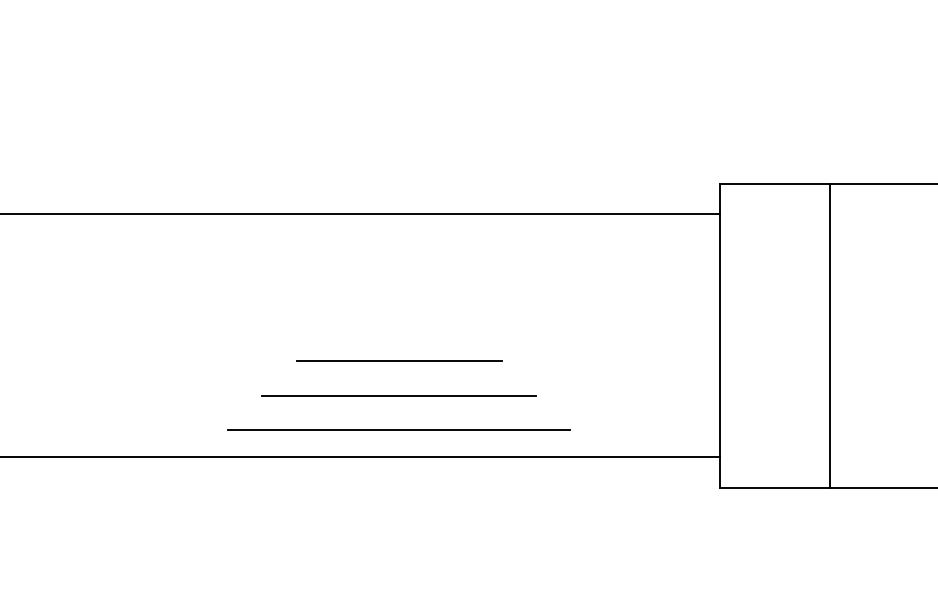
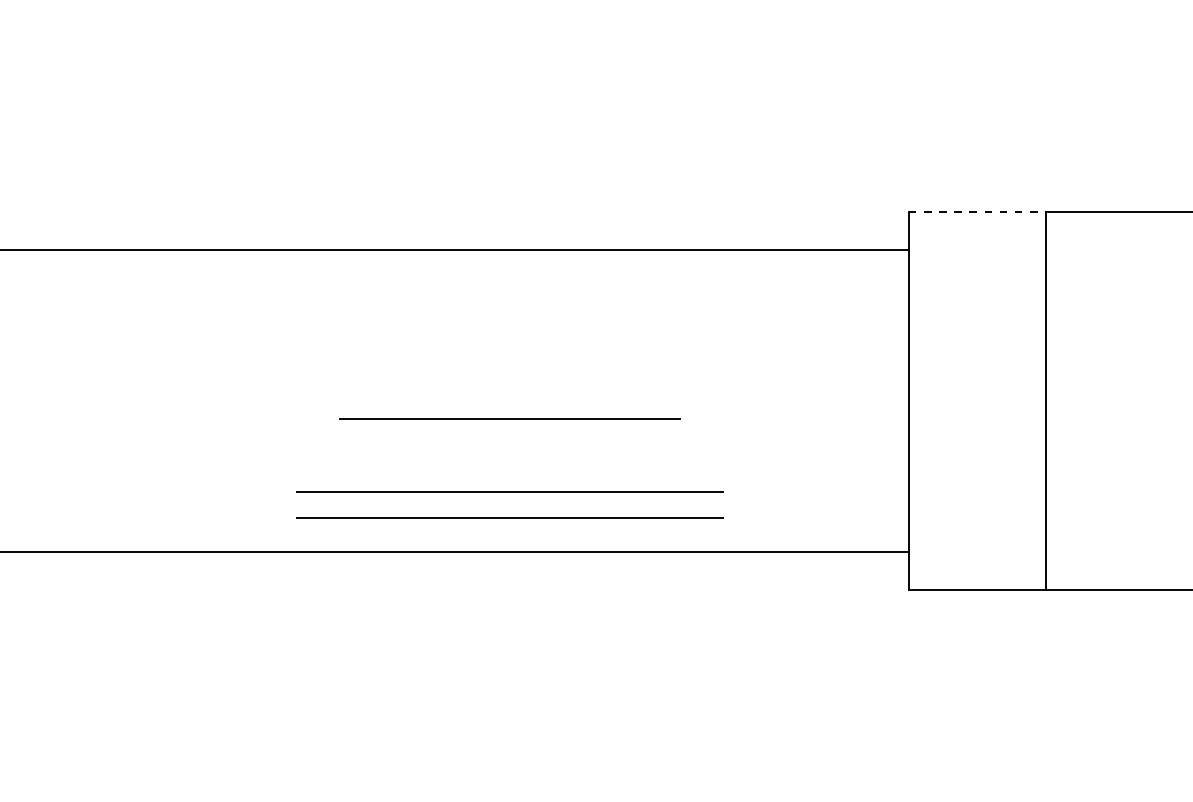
line: (774, 183) -> (977, 211), solid -> dashed
line: (398, 361) -> (509, 432), removed
line: (398, 394) -> (509, 418), moved
line: (398, 408) -> (509, 491), added

